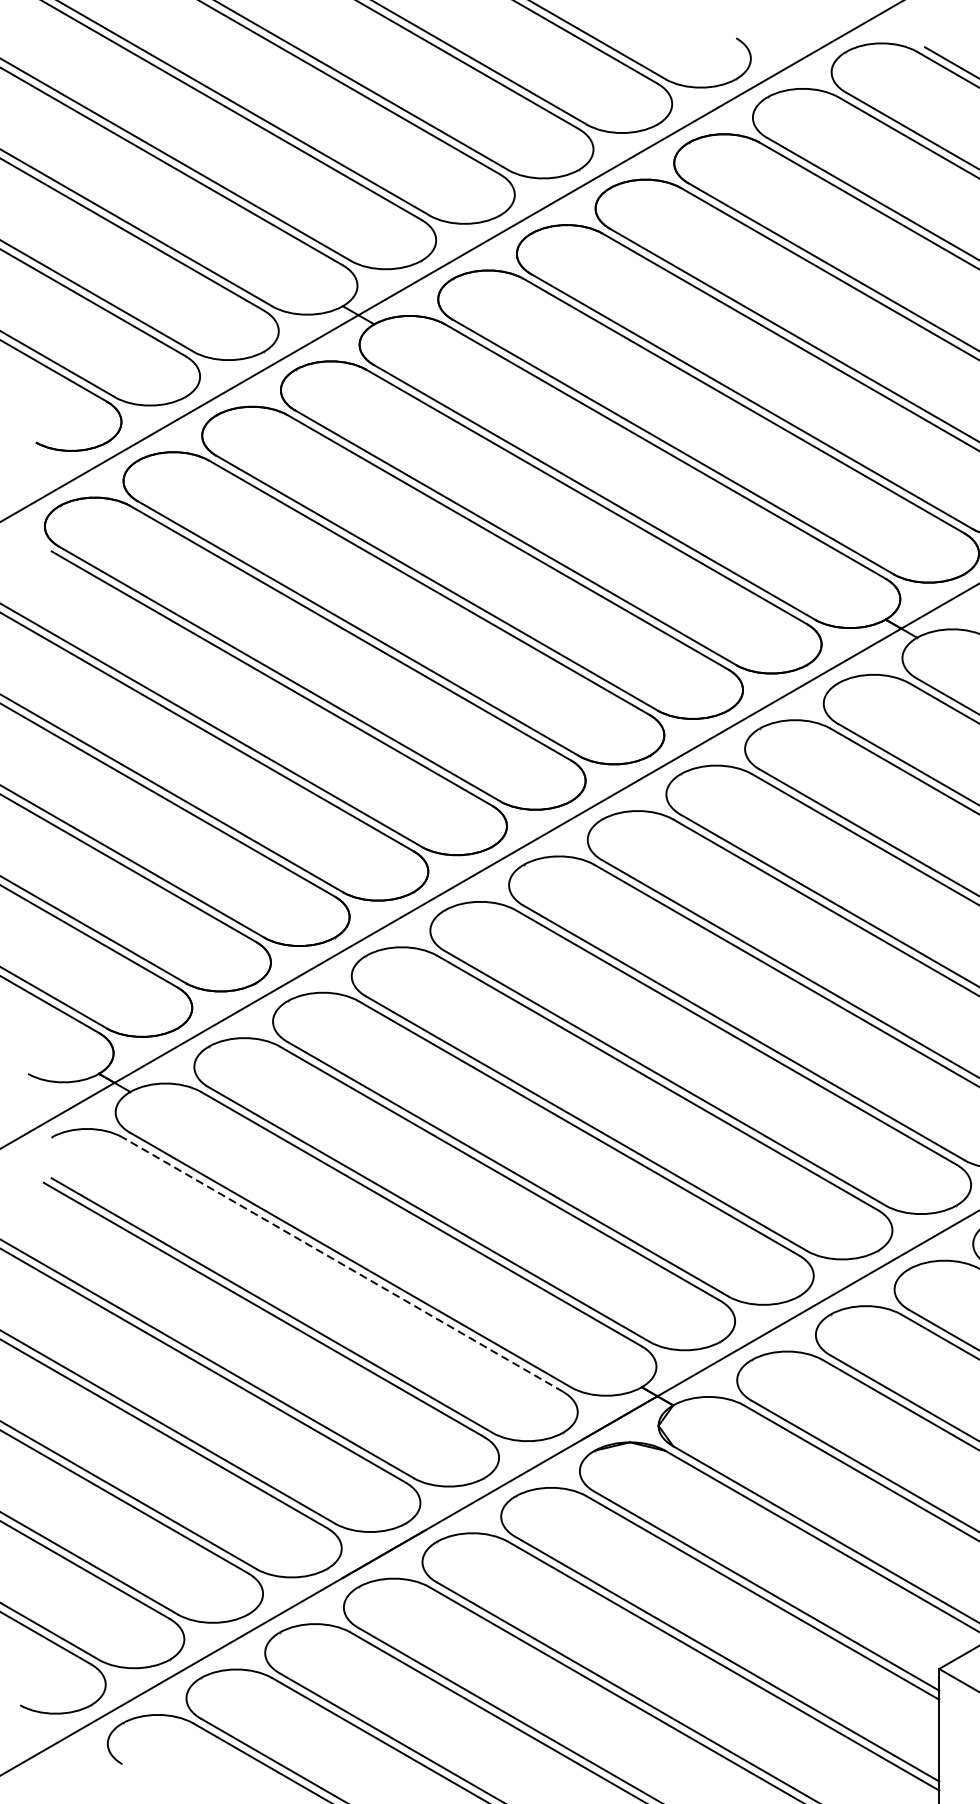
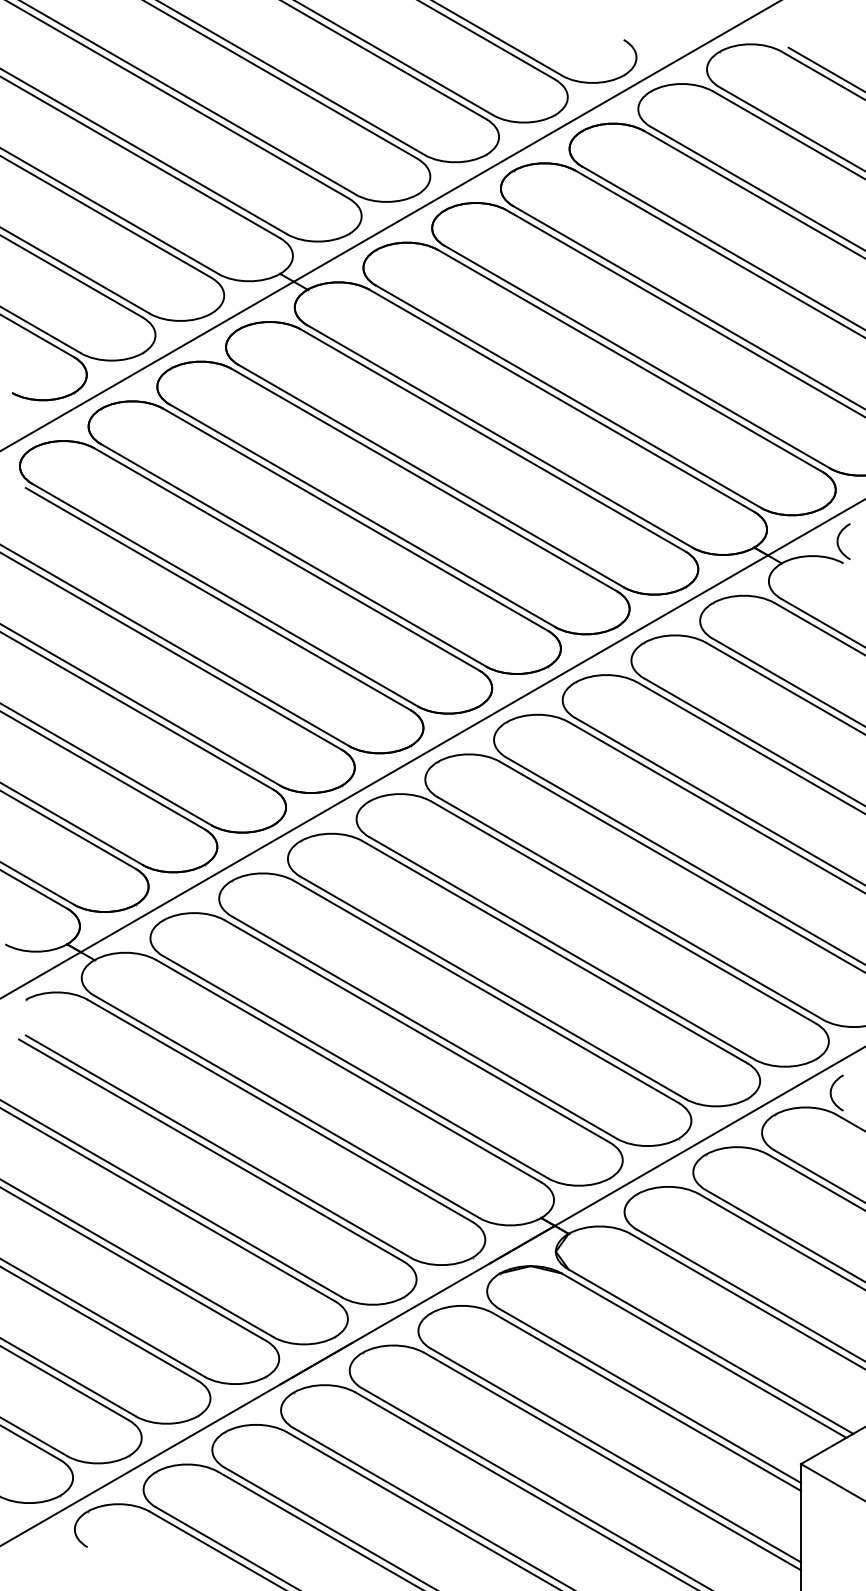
line: (342, 1264) -> (279, 1110), dashed -> solid

